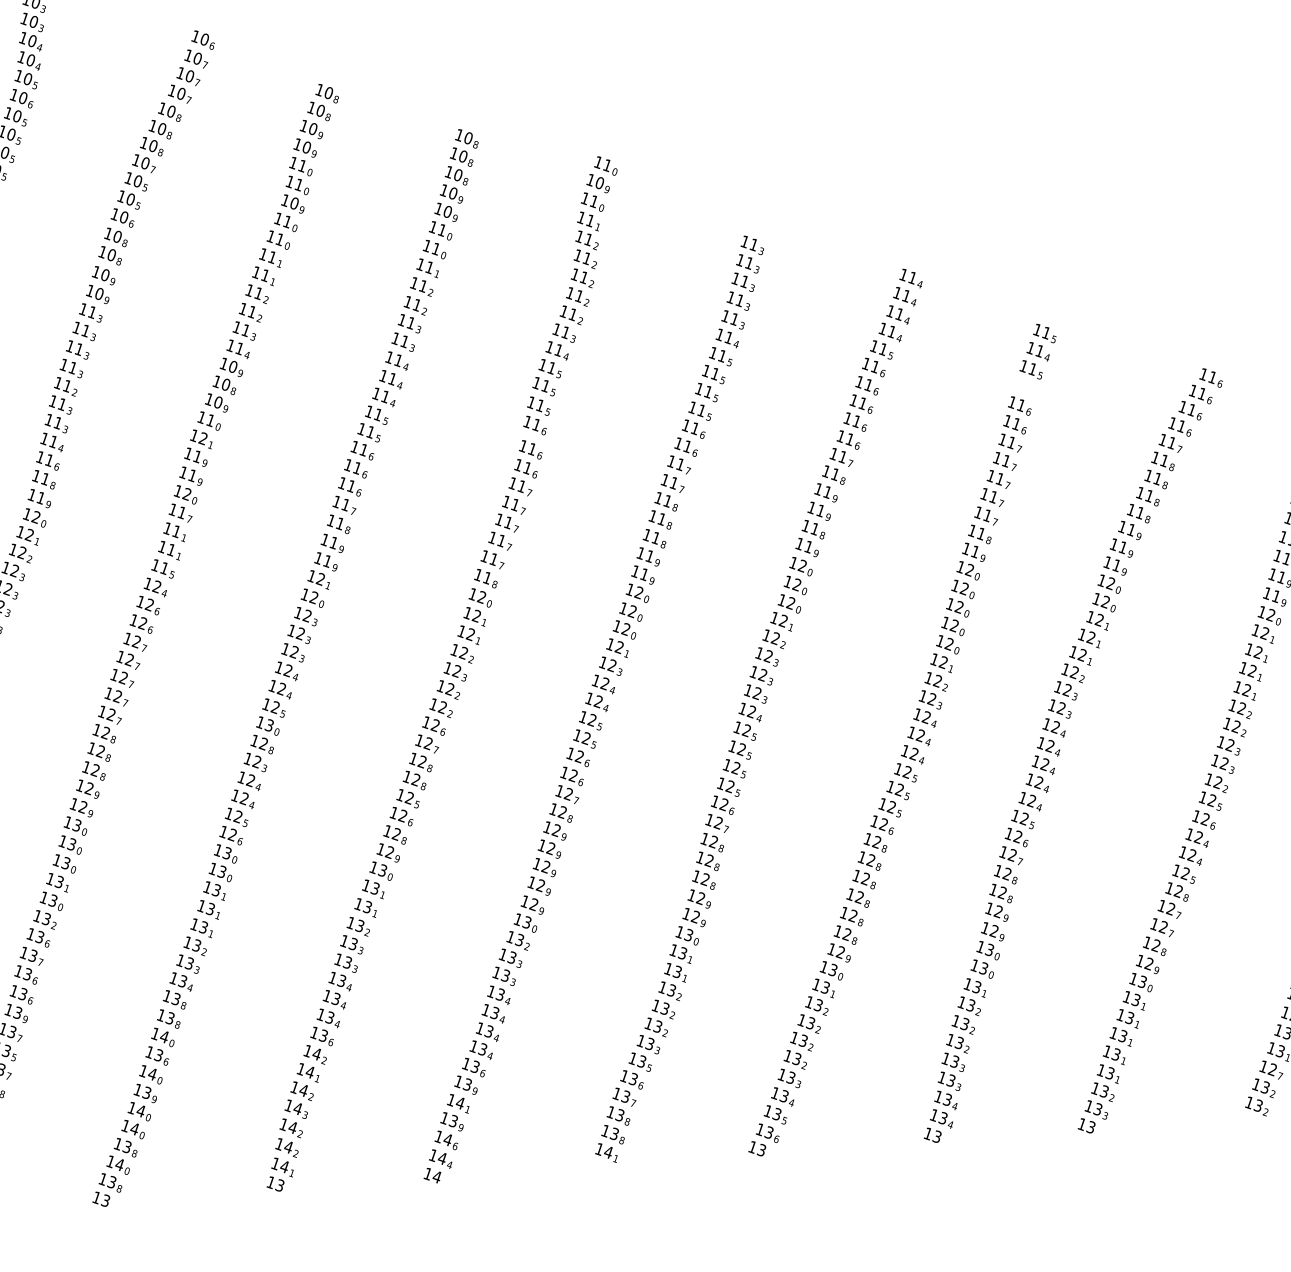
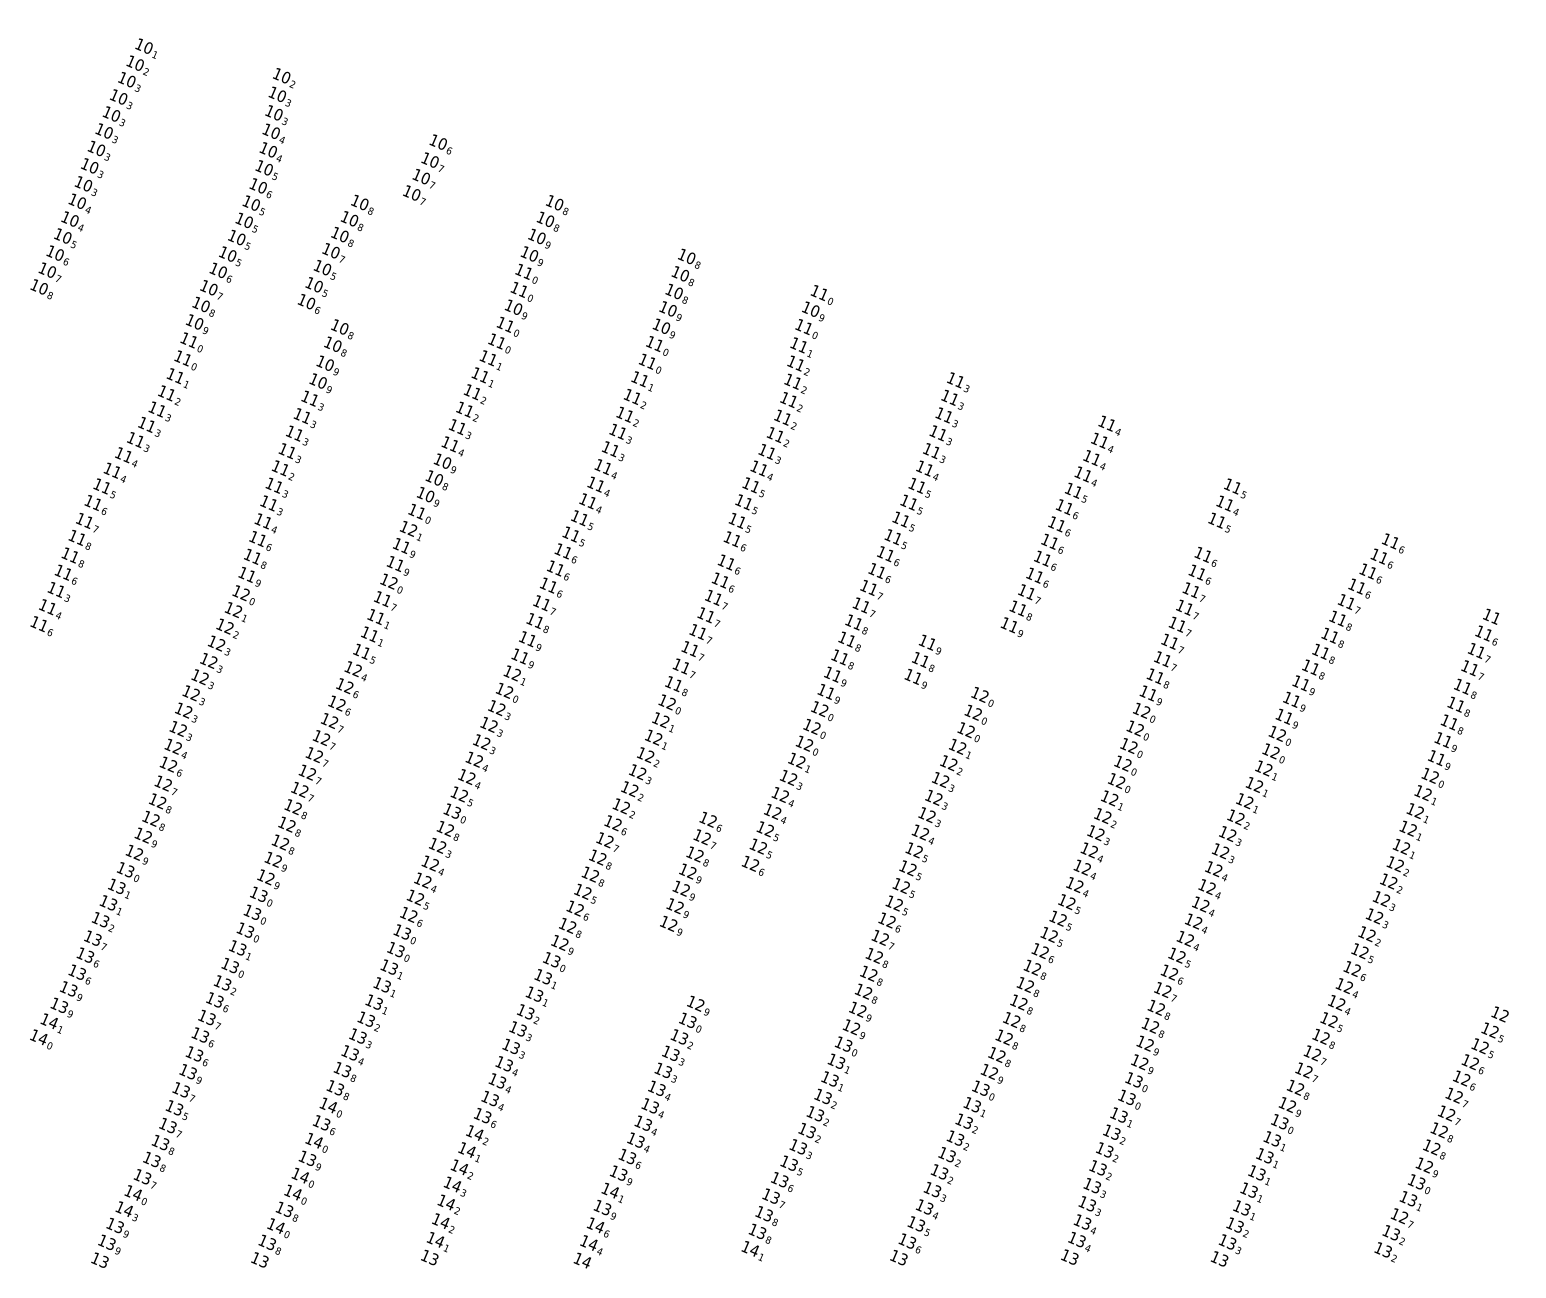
text: (145, 164) -> (335, 253), moved
text: (812, 529) -> (922, 661), moved
text: (555, 830) -> (691, 873), moved

